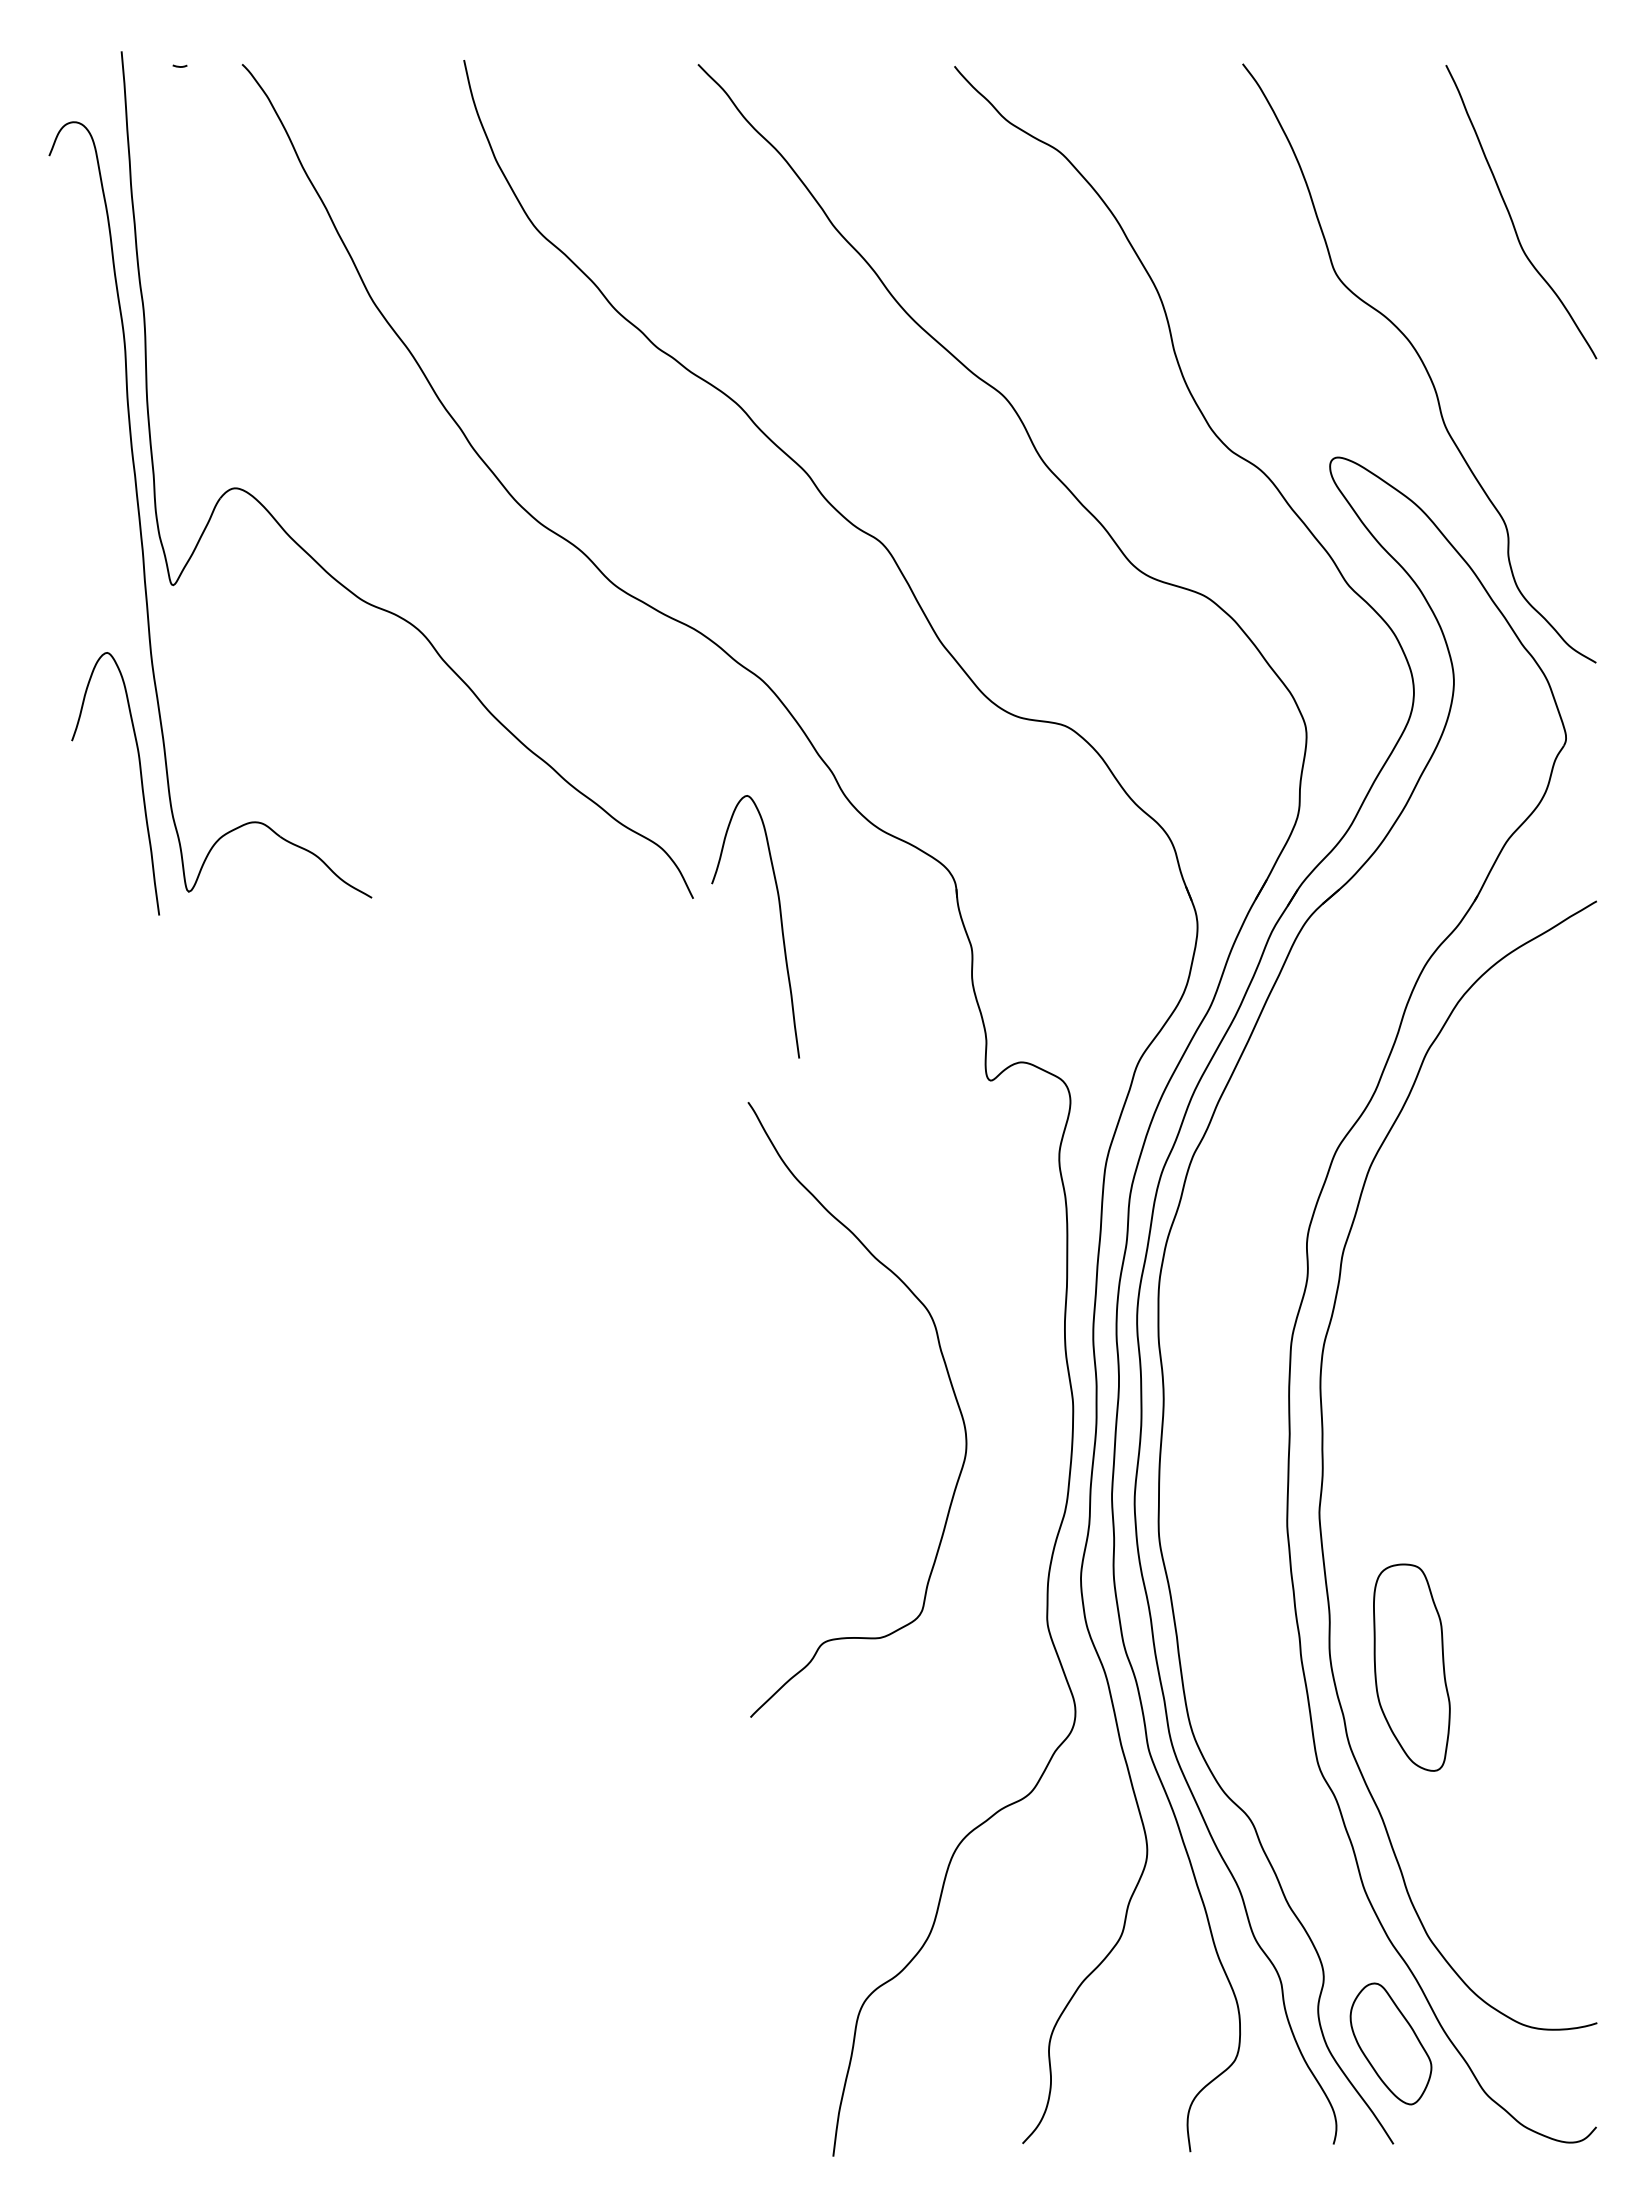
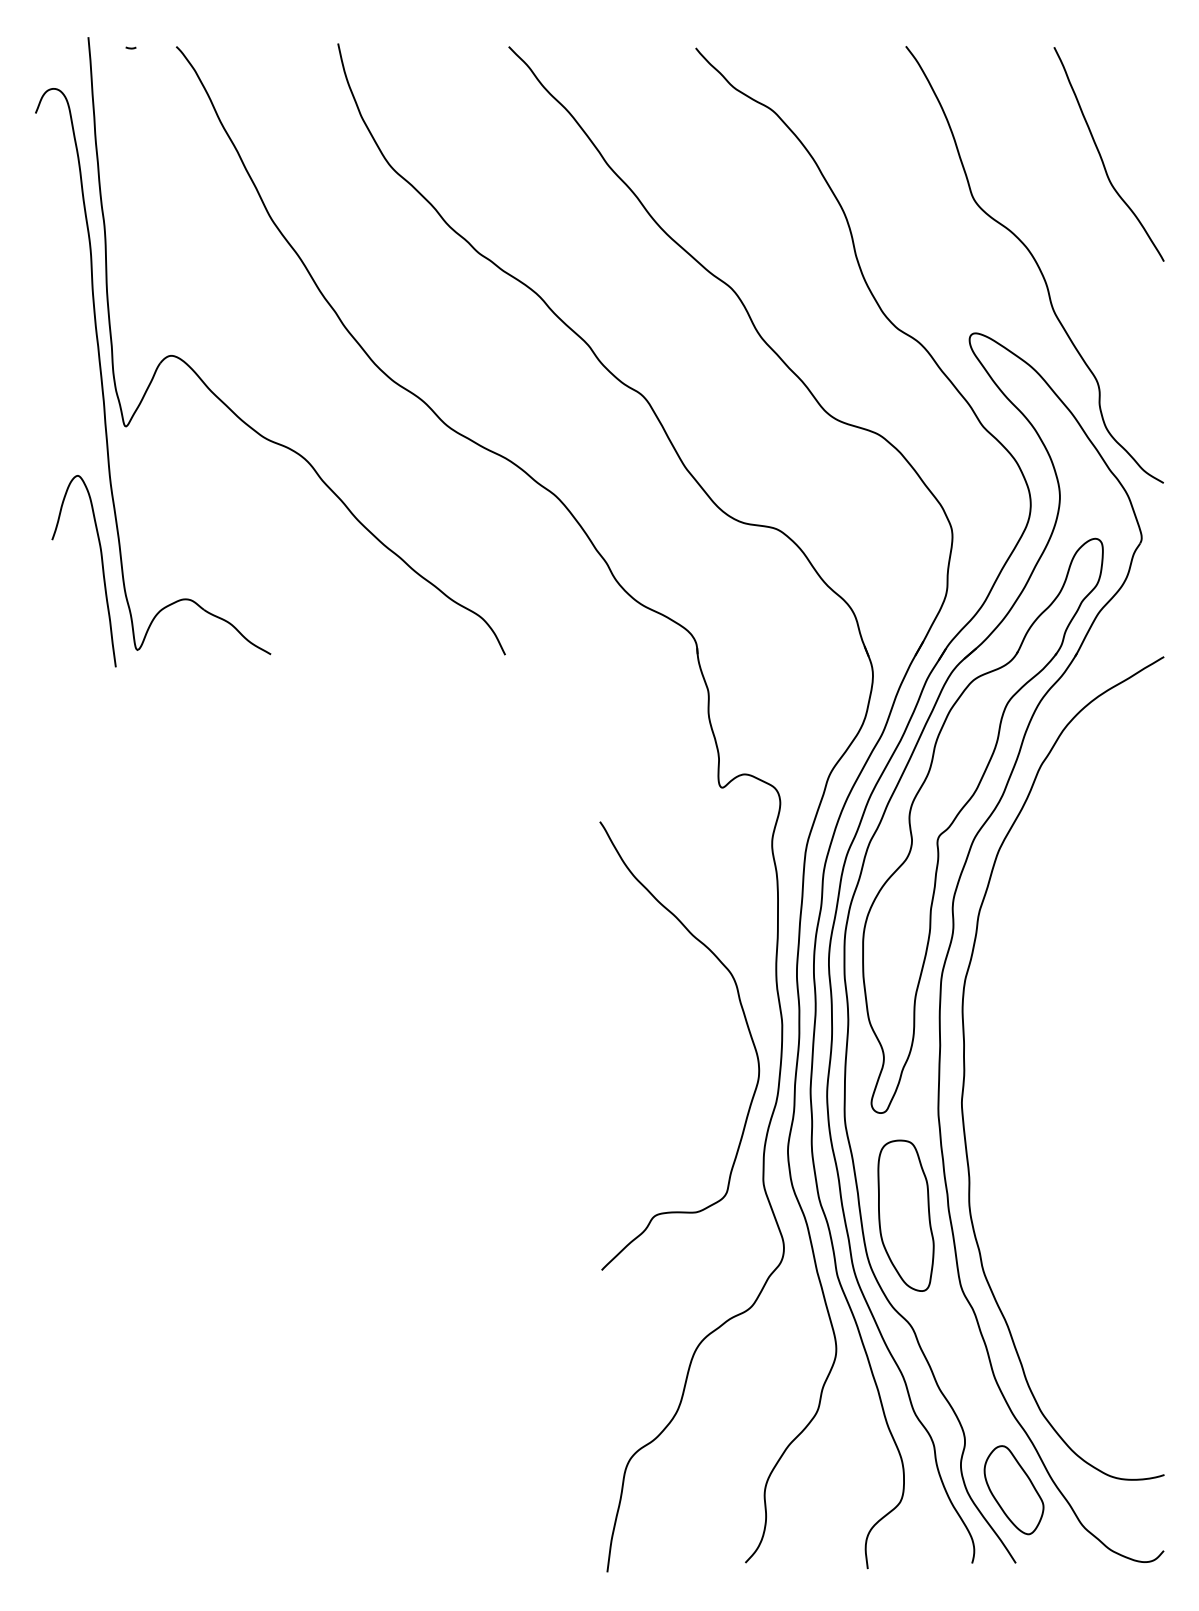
curve: (780, 923) -> (568, 673), removed
part: (1321, 1109) -> (963, 808), added
curve: (948, 1378) -> (746, 1023), moved
part: (1411, 1667) -> (905, 1215), moved

